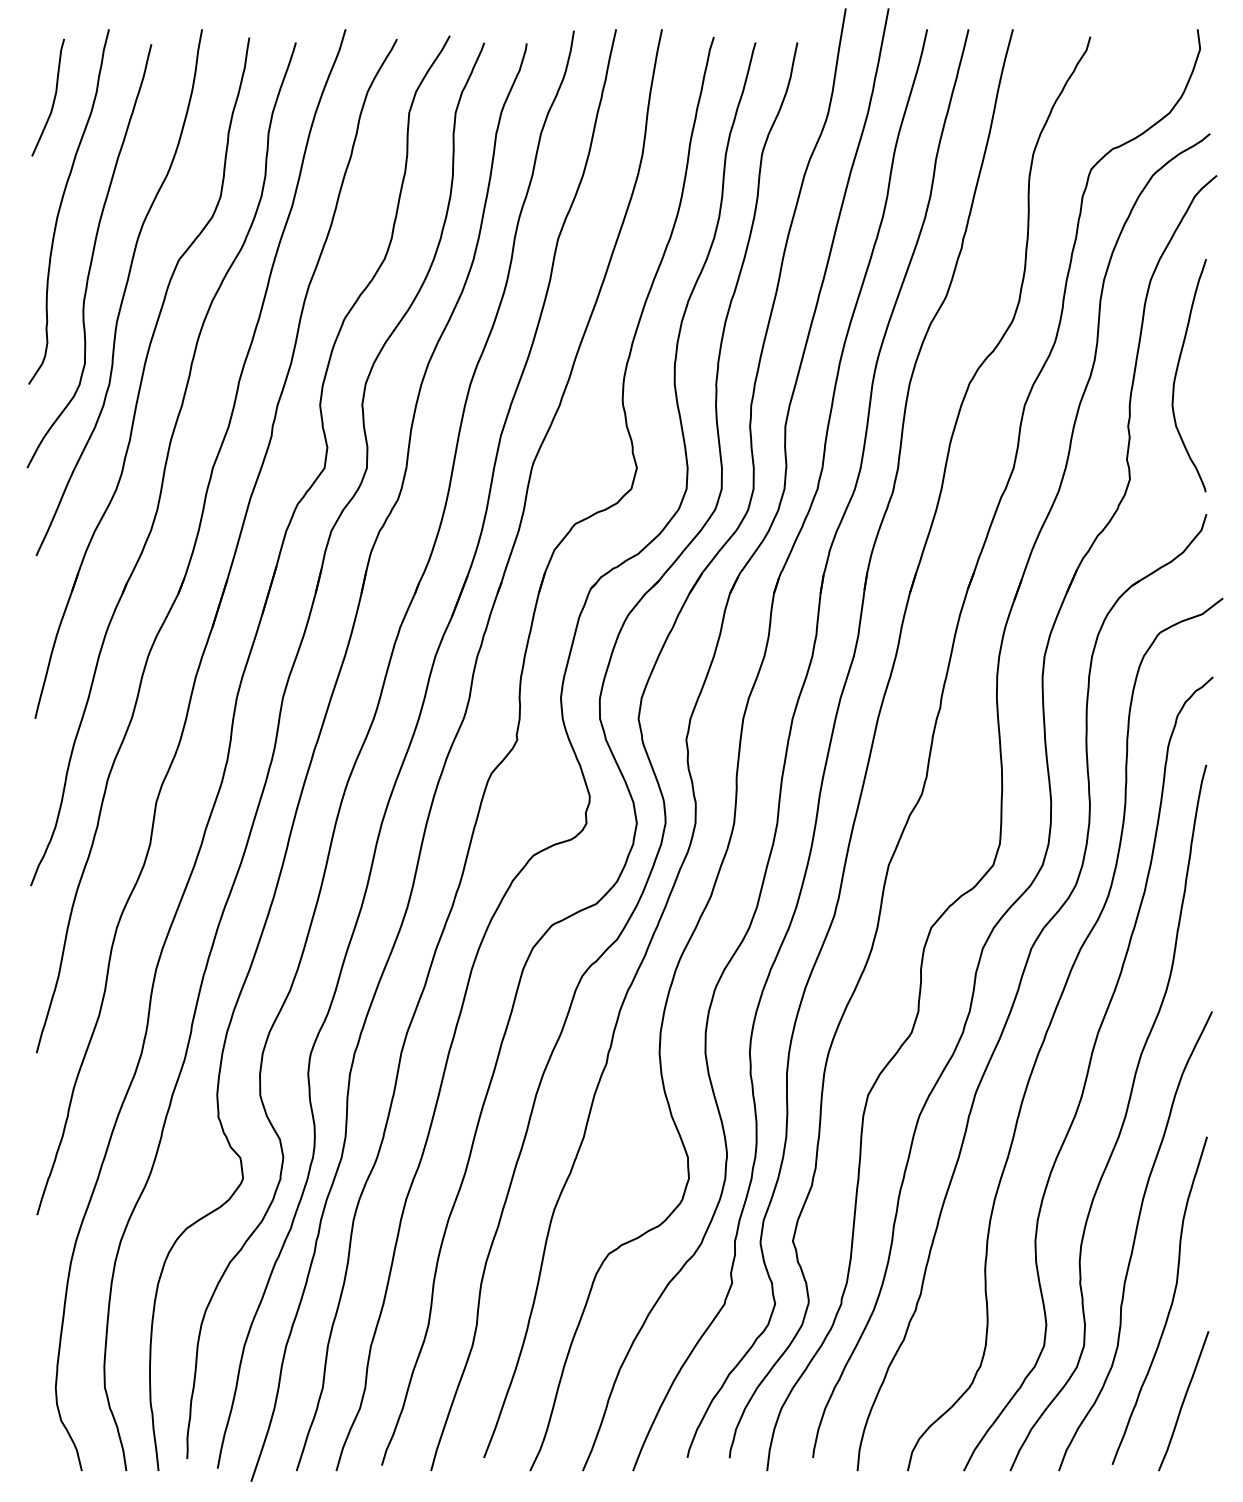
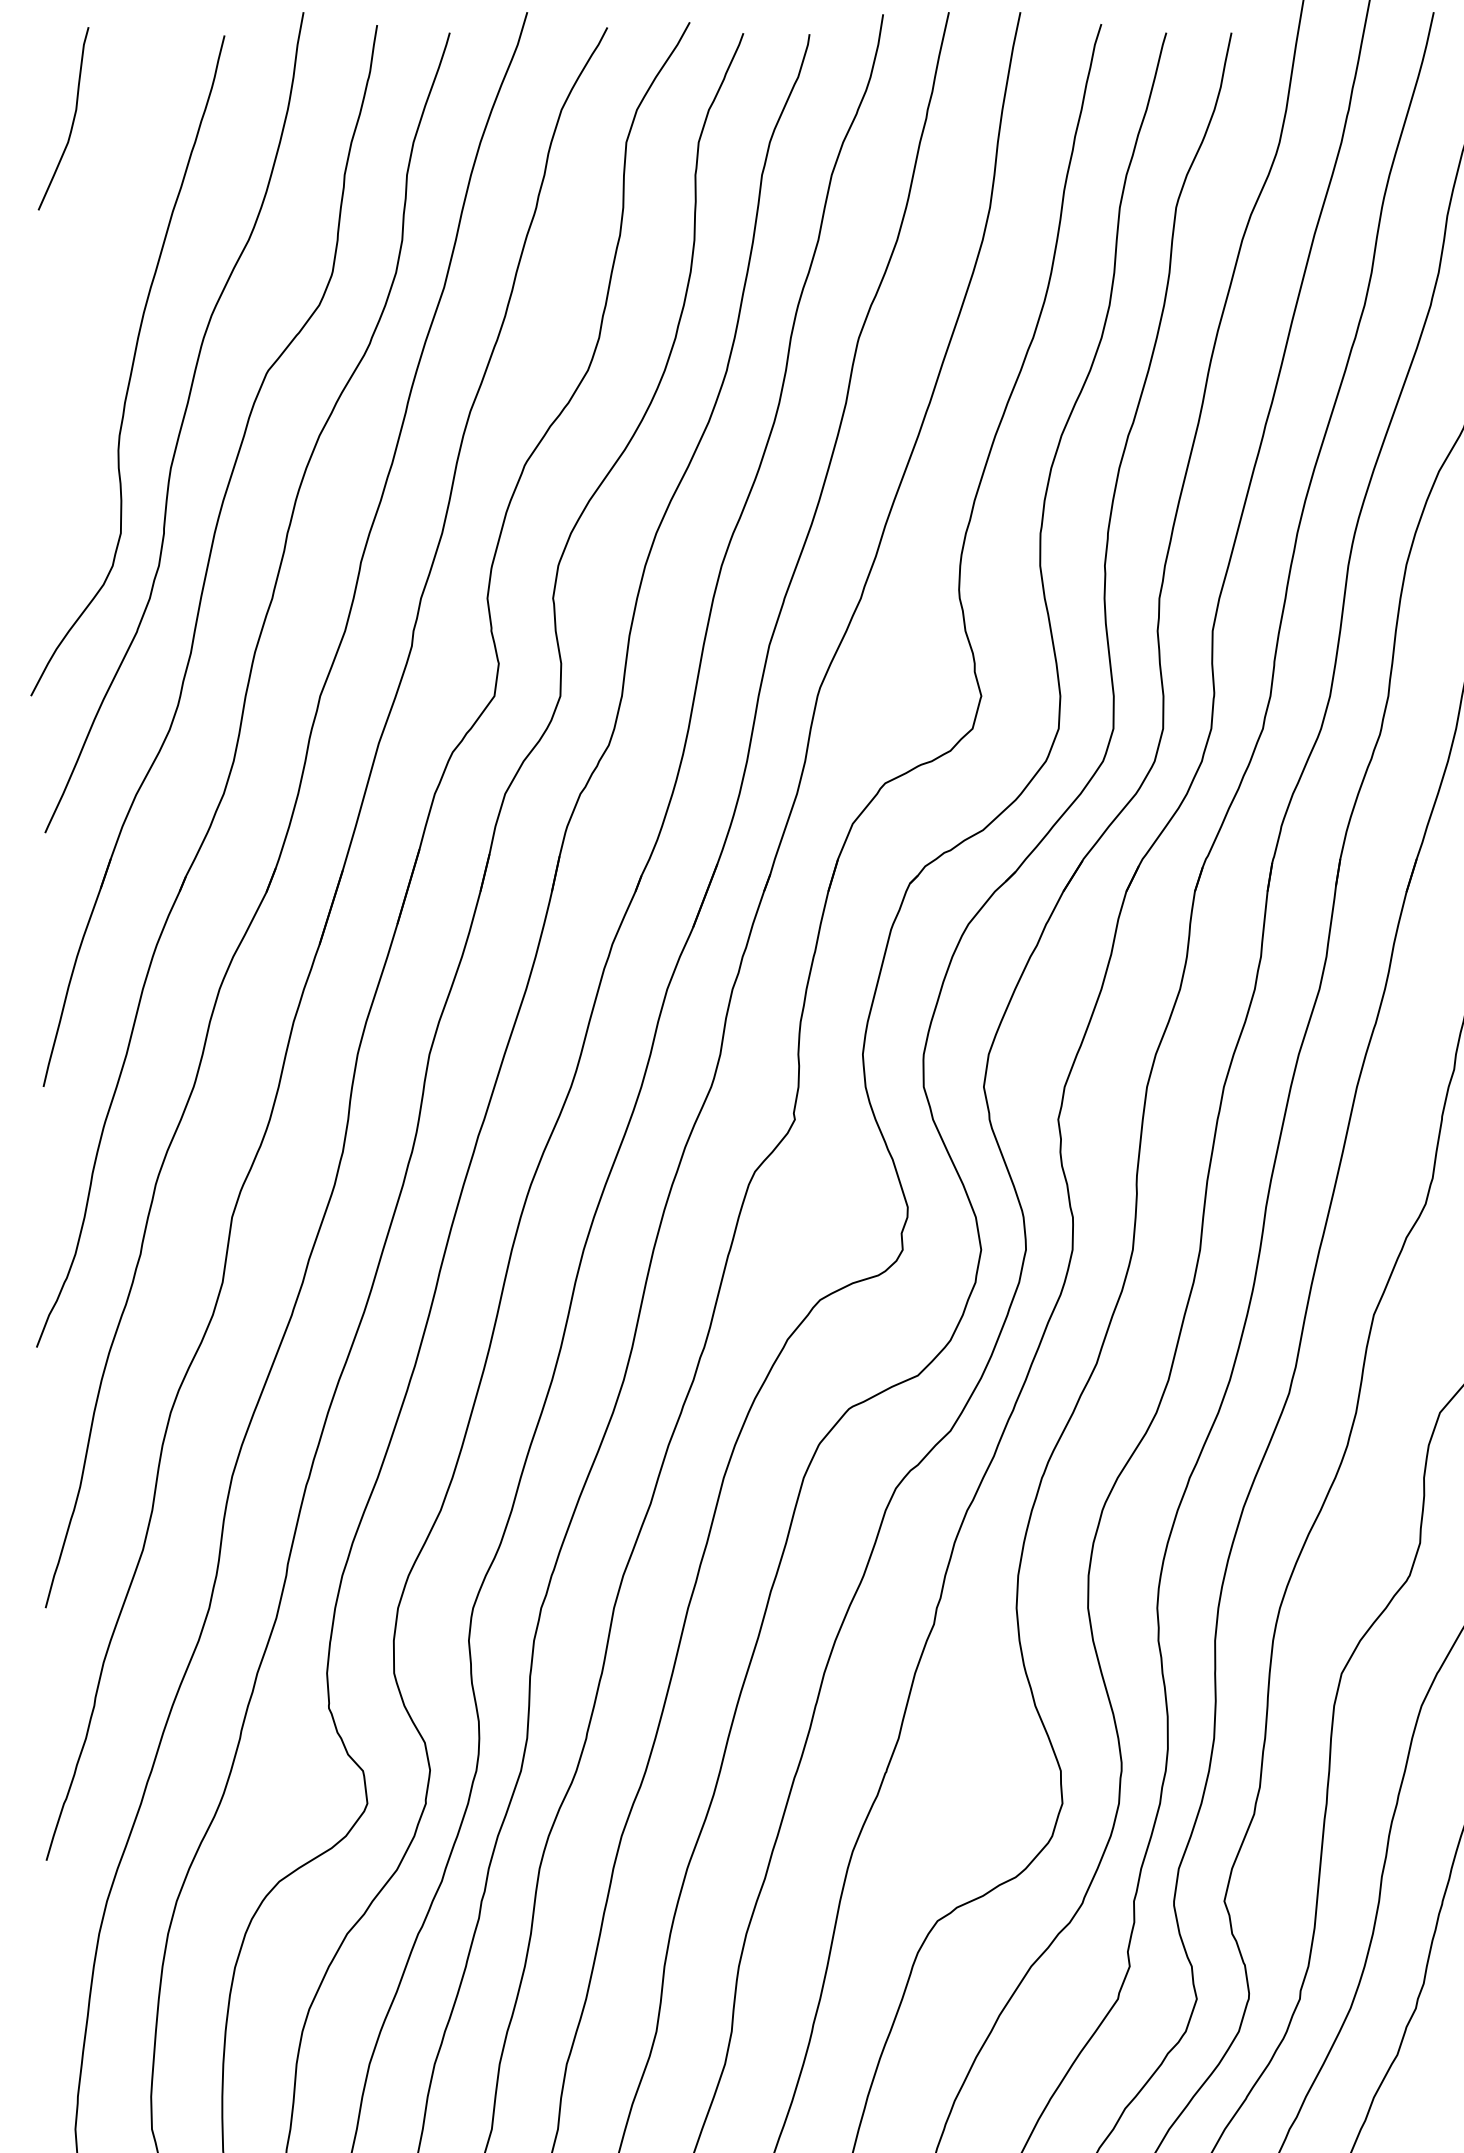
curve: (61, 206) -> (84, 288), removed

